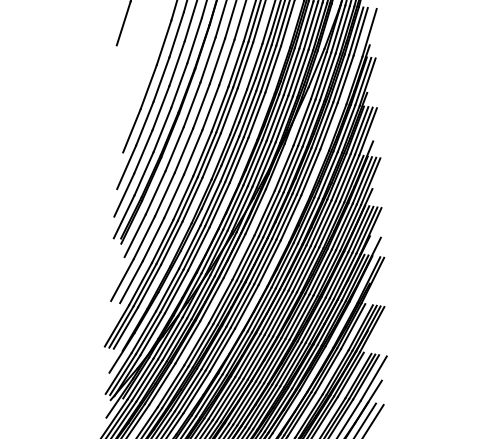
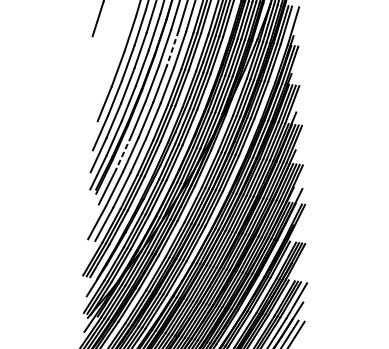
line: (217, 61) -> (172, 49), solid -> dashed
line: (155, 192) -> (123, 153), solid -> dashed

